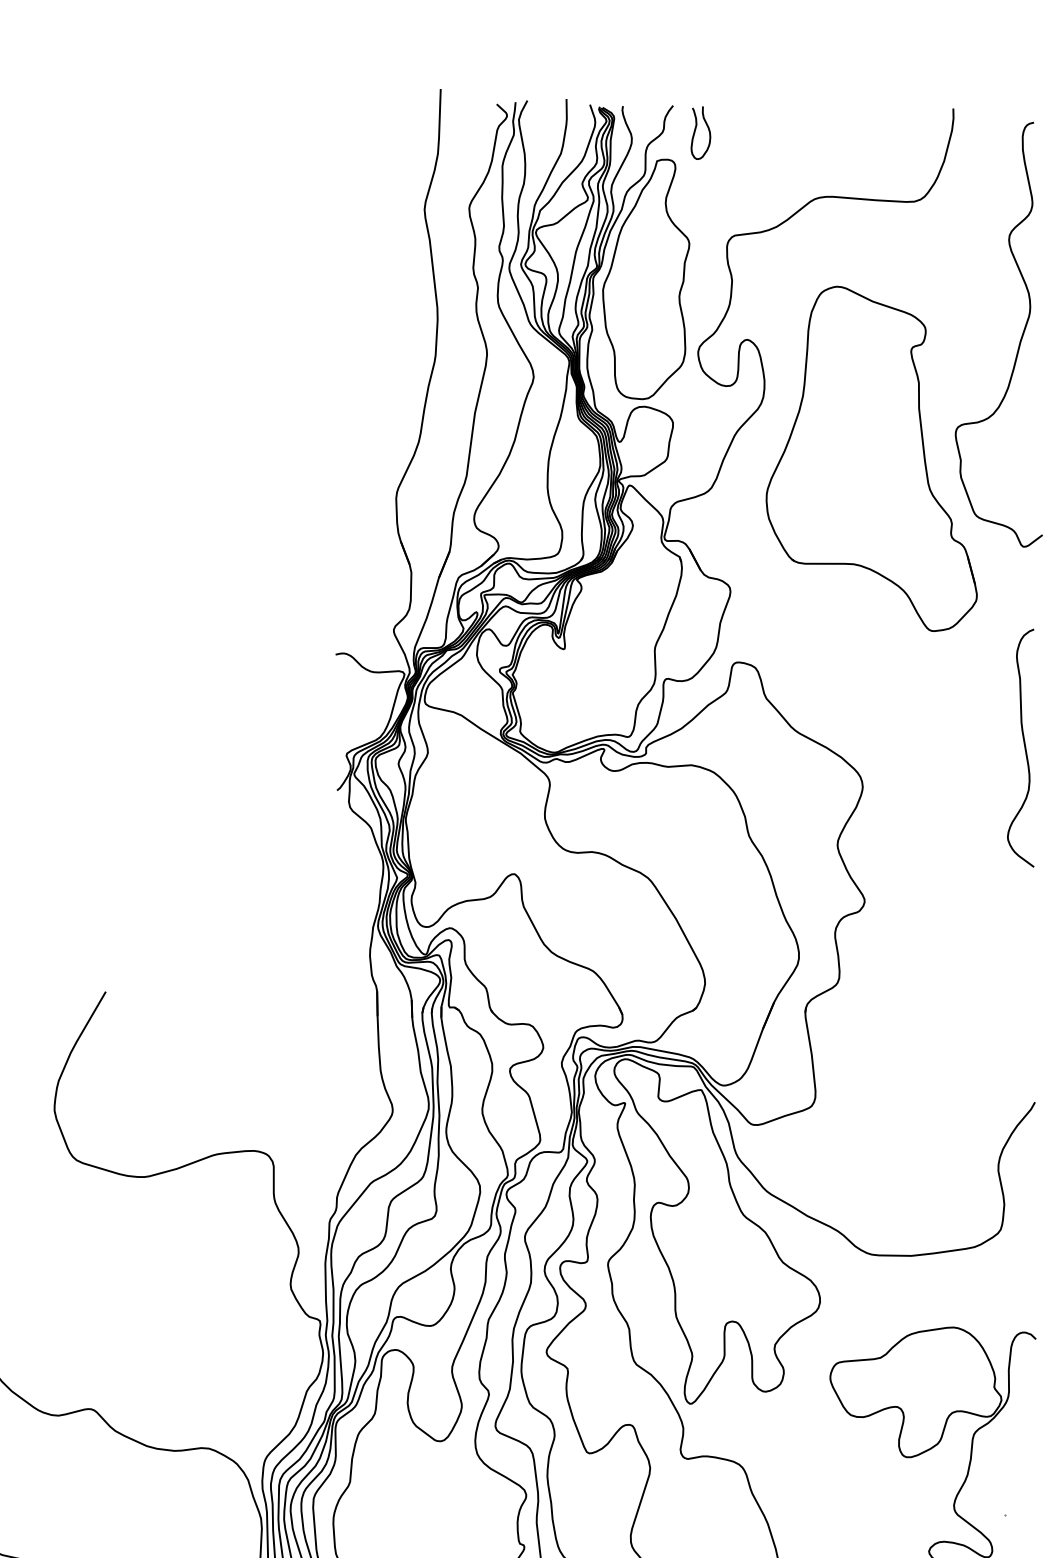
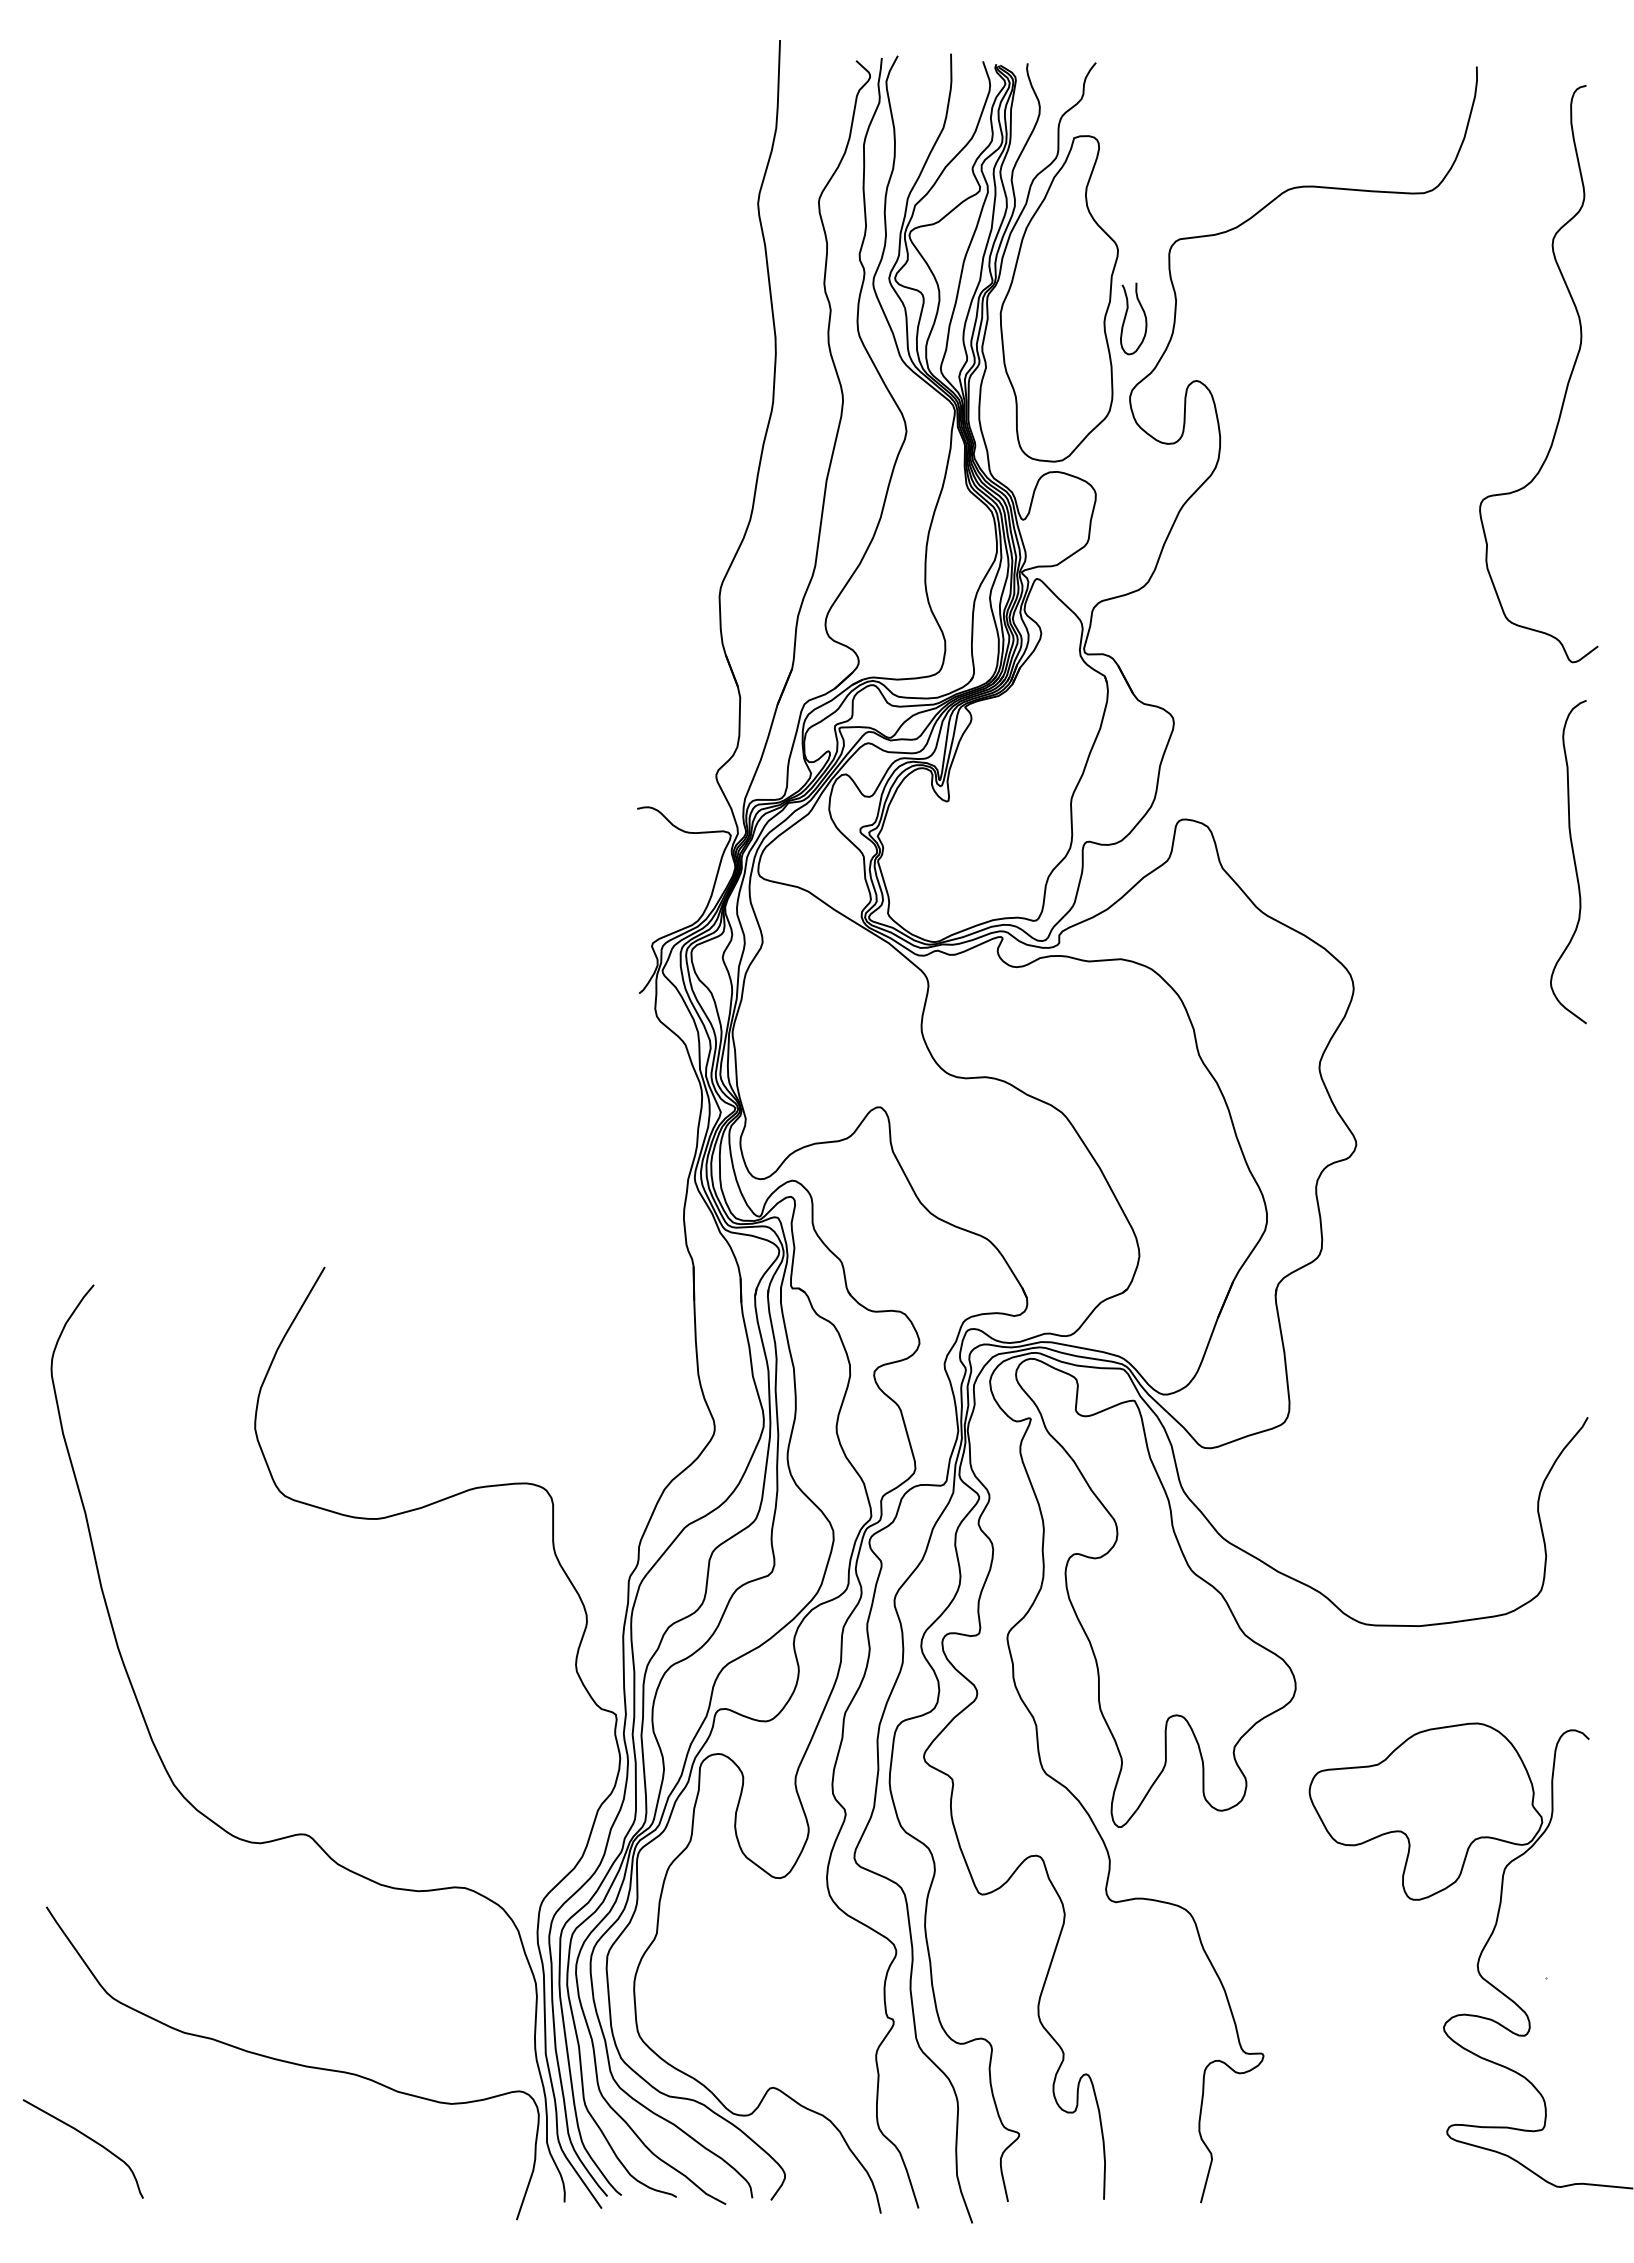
curve: (695, 131) -> (1126, 316), moved
part: (871, 458) -> (1365, 542), removed
curve: (1024, 747) -> (1573, 861), moved

